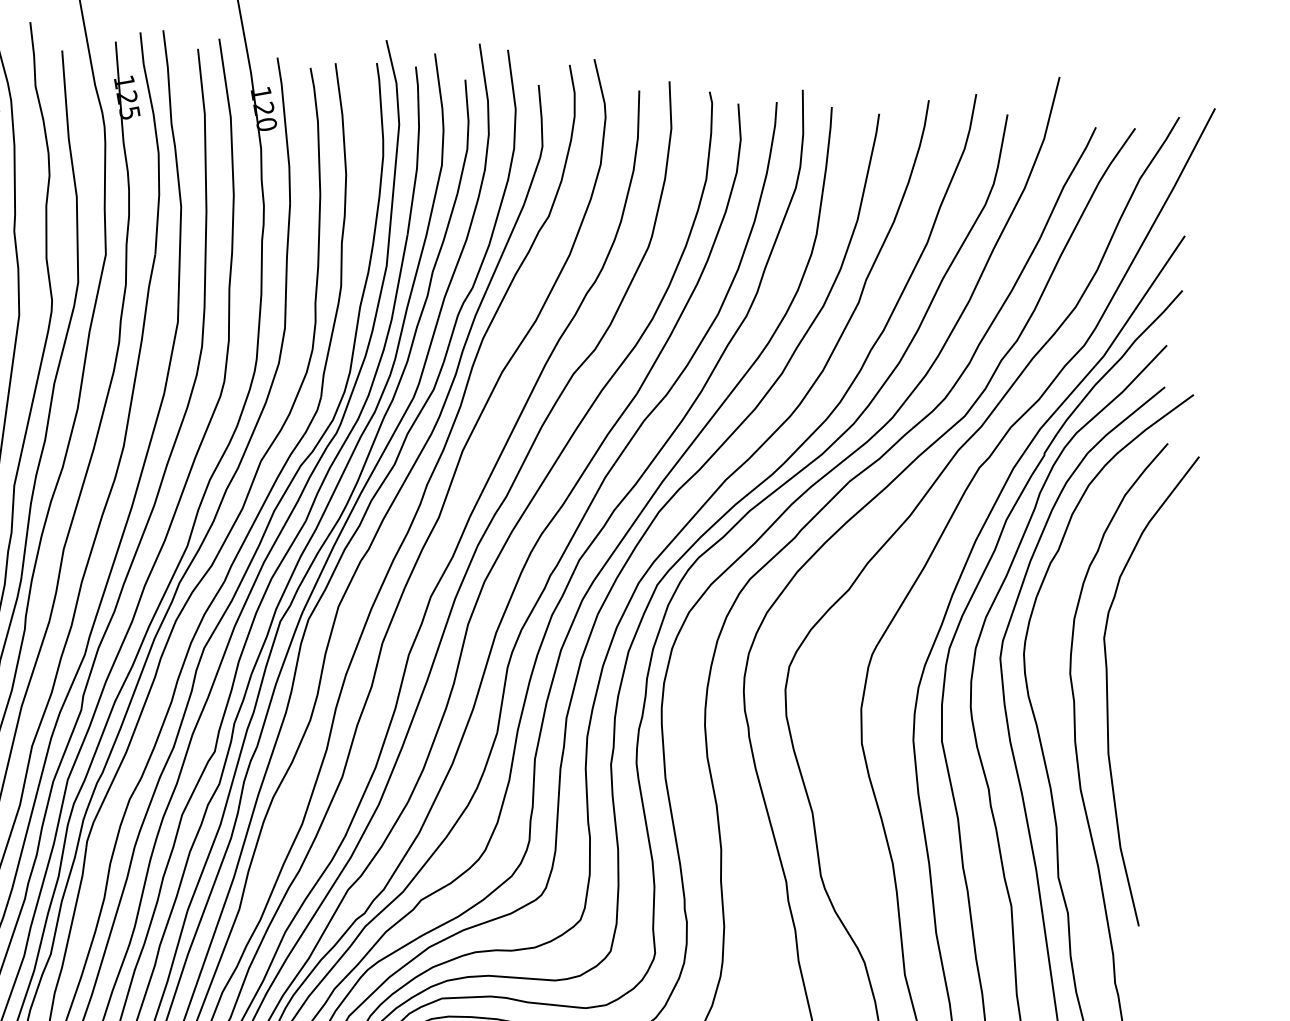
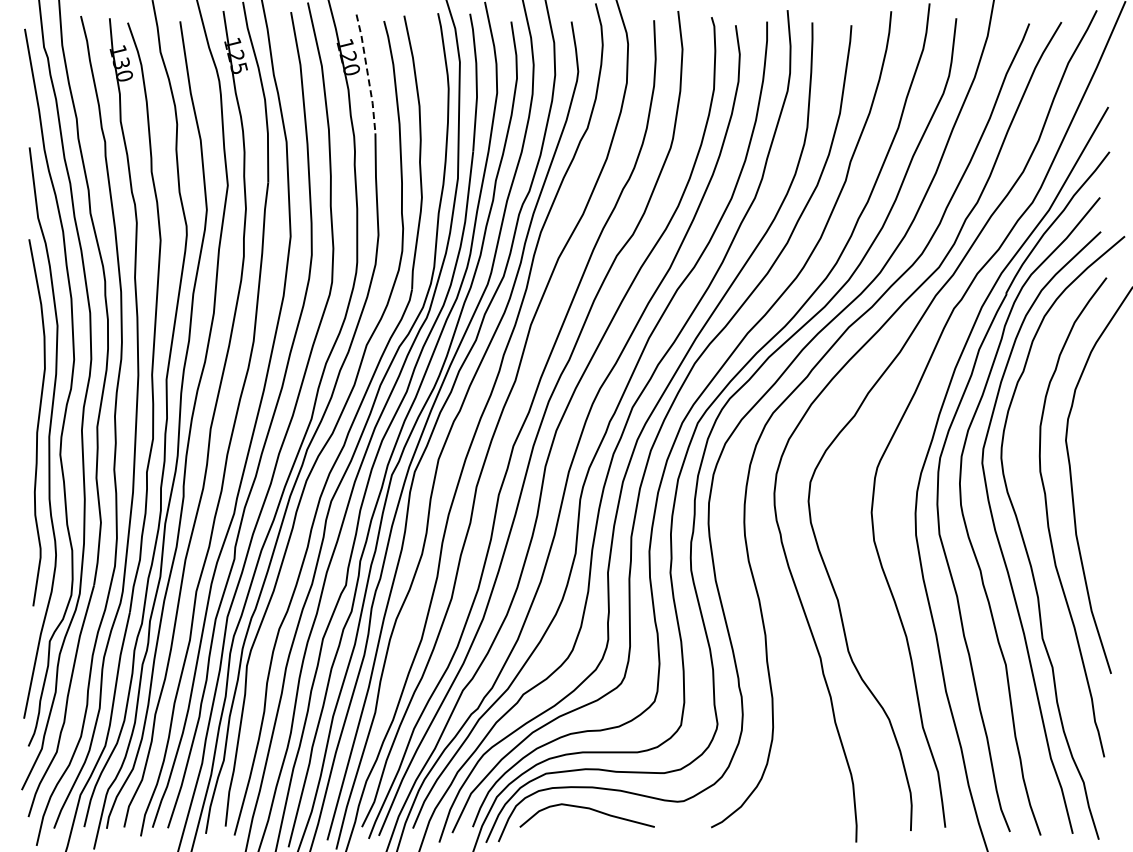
line: (285, 130) -> (367, 73), solid -> dashed

